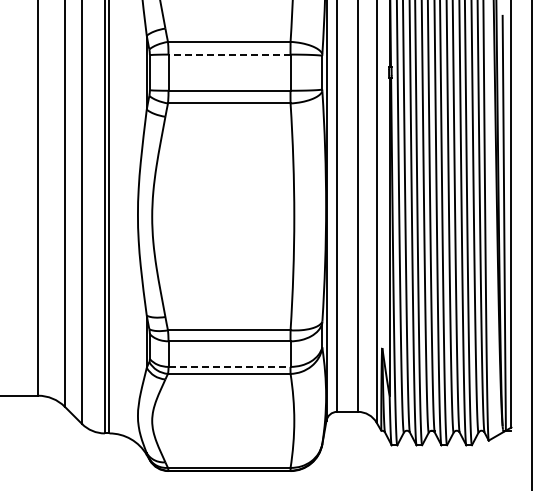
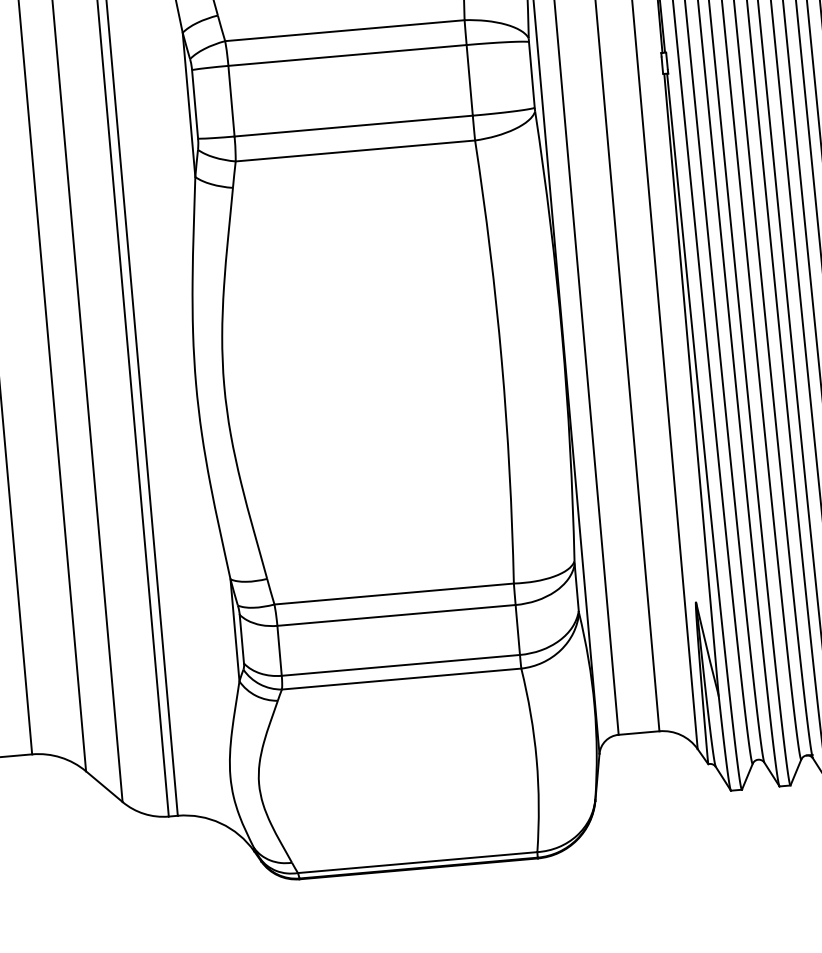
line: (229, 54) -> (347, 55), dashed -> solid
line: (229, 366) -> (400, 664), dashed -> solid

